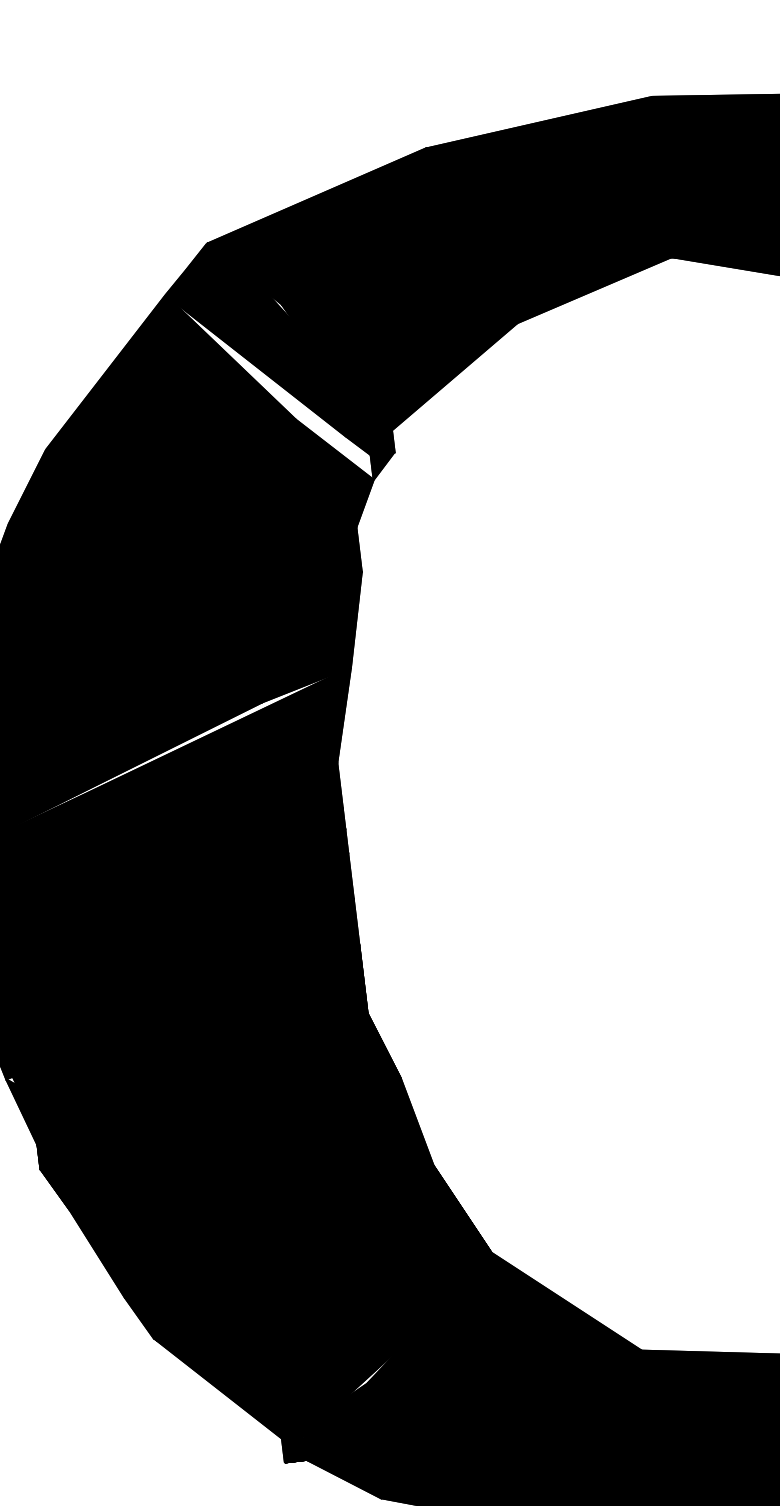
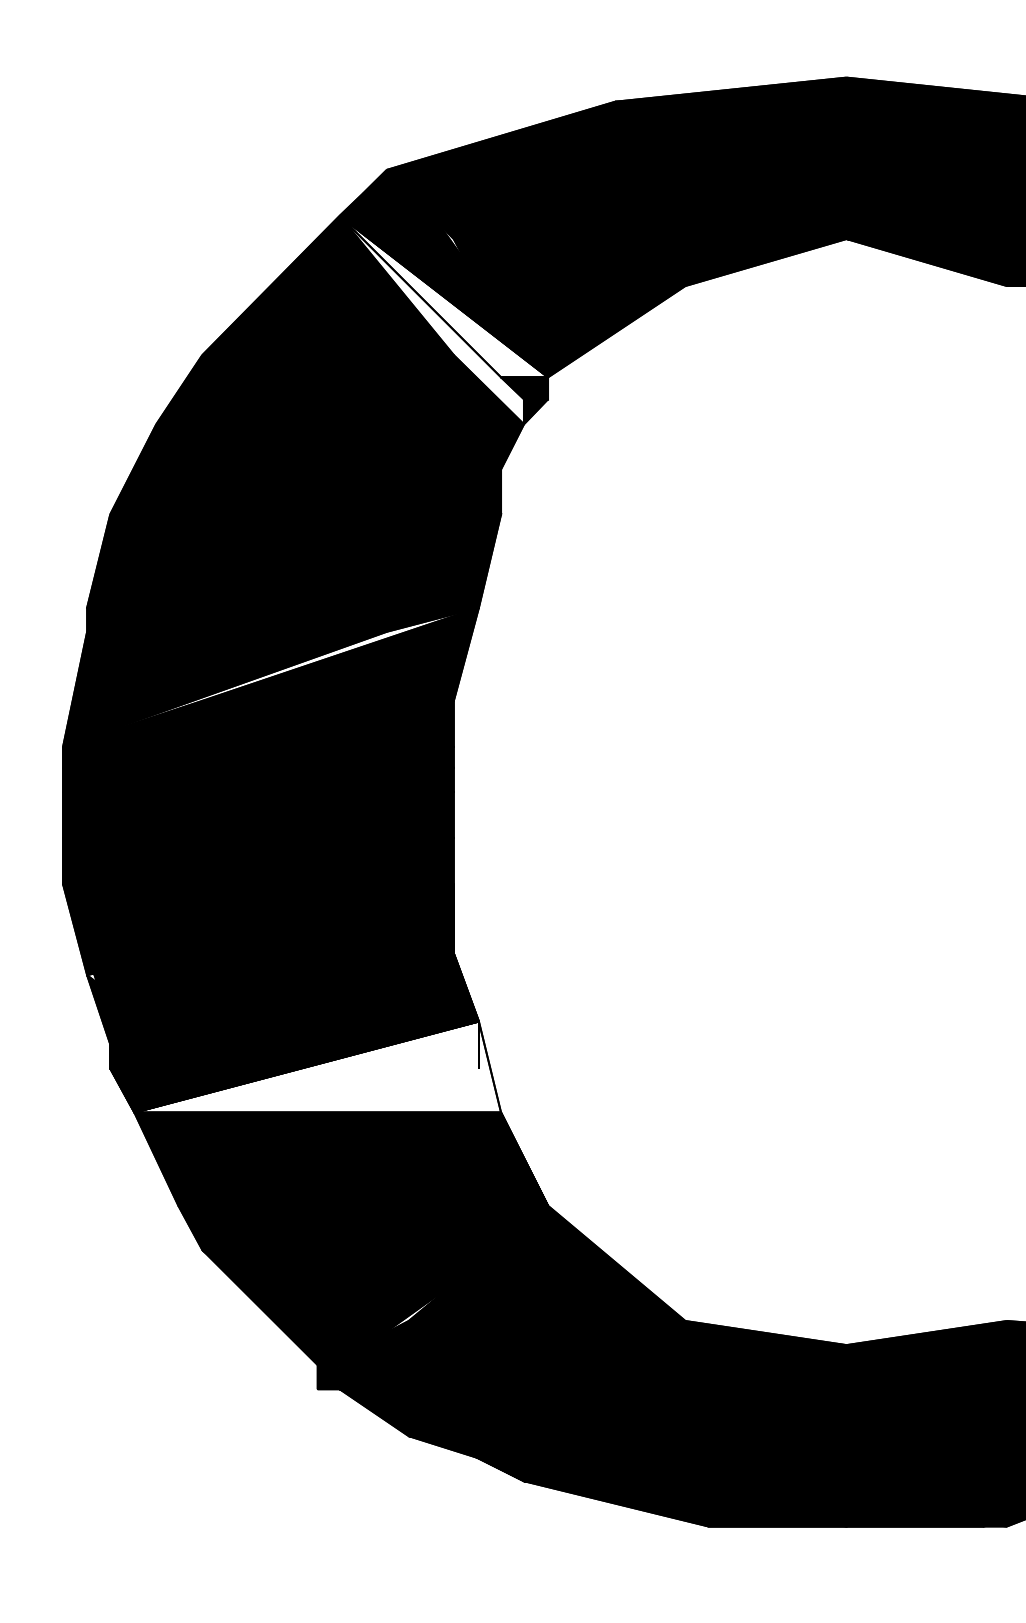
fill: (278, 362) -> (443, 296), removed
fill: (245, 1142) -> (317, 1066), removed

